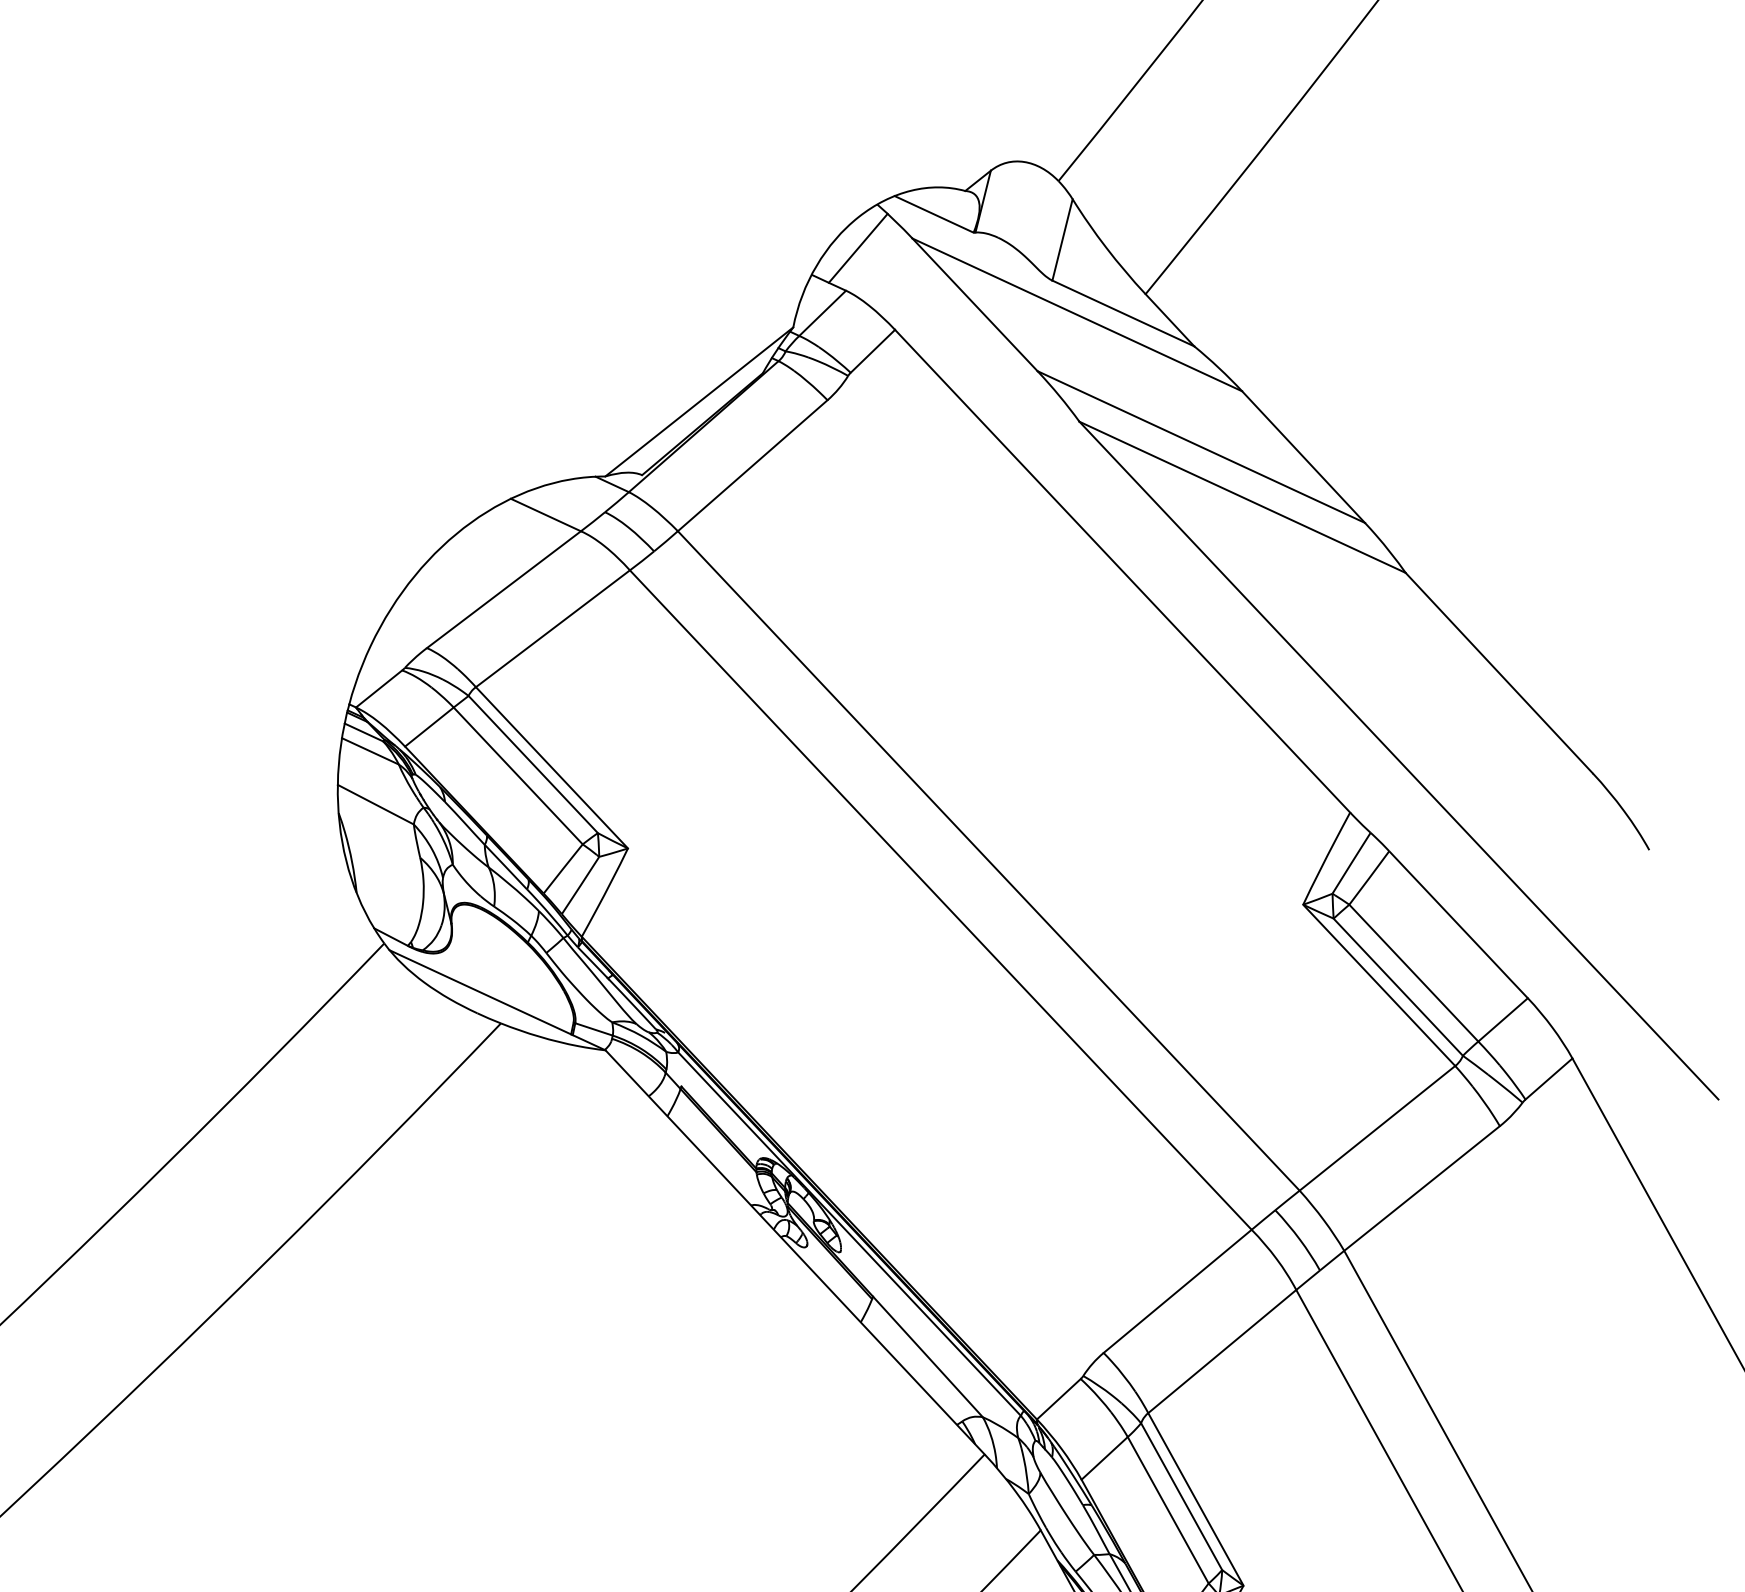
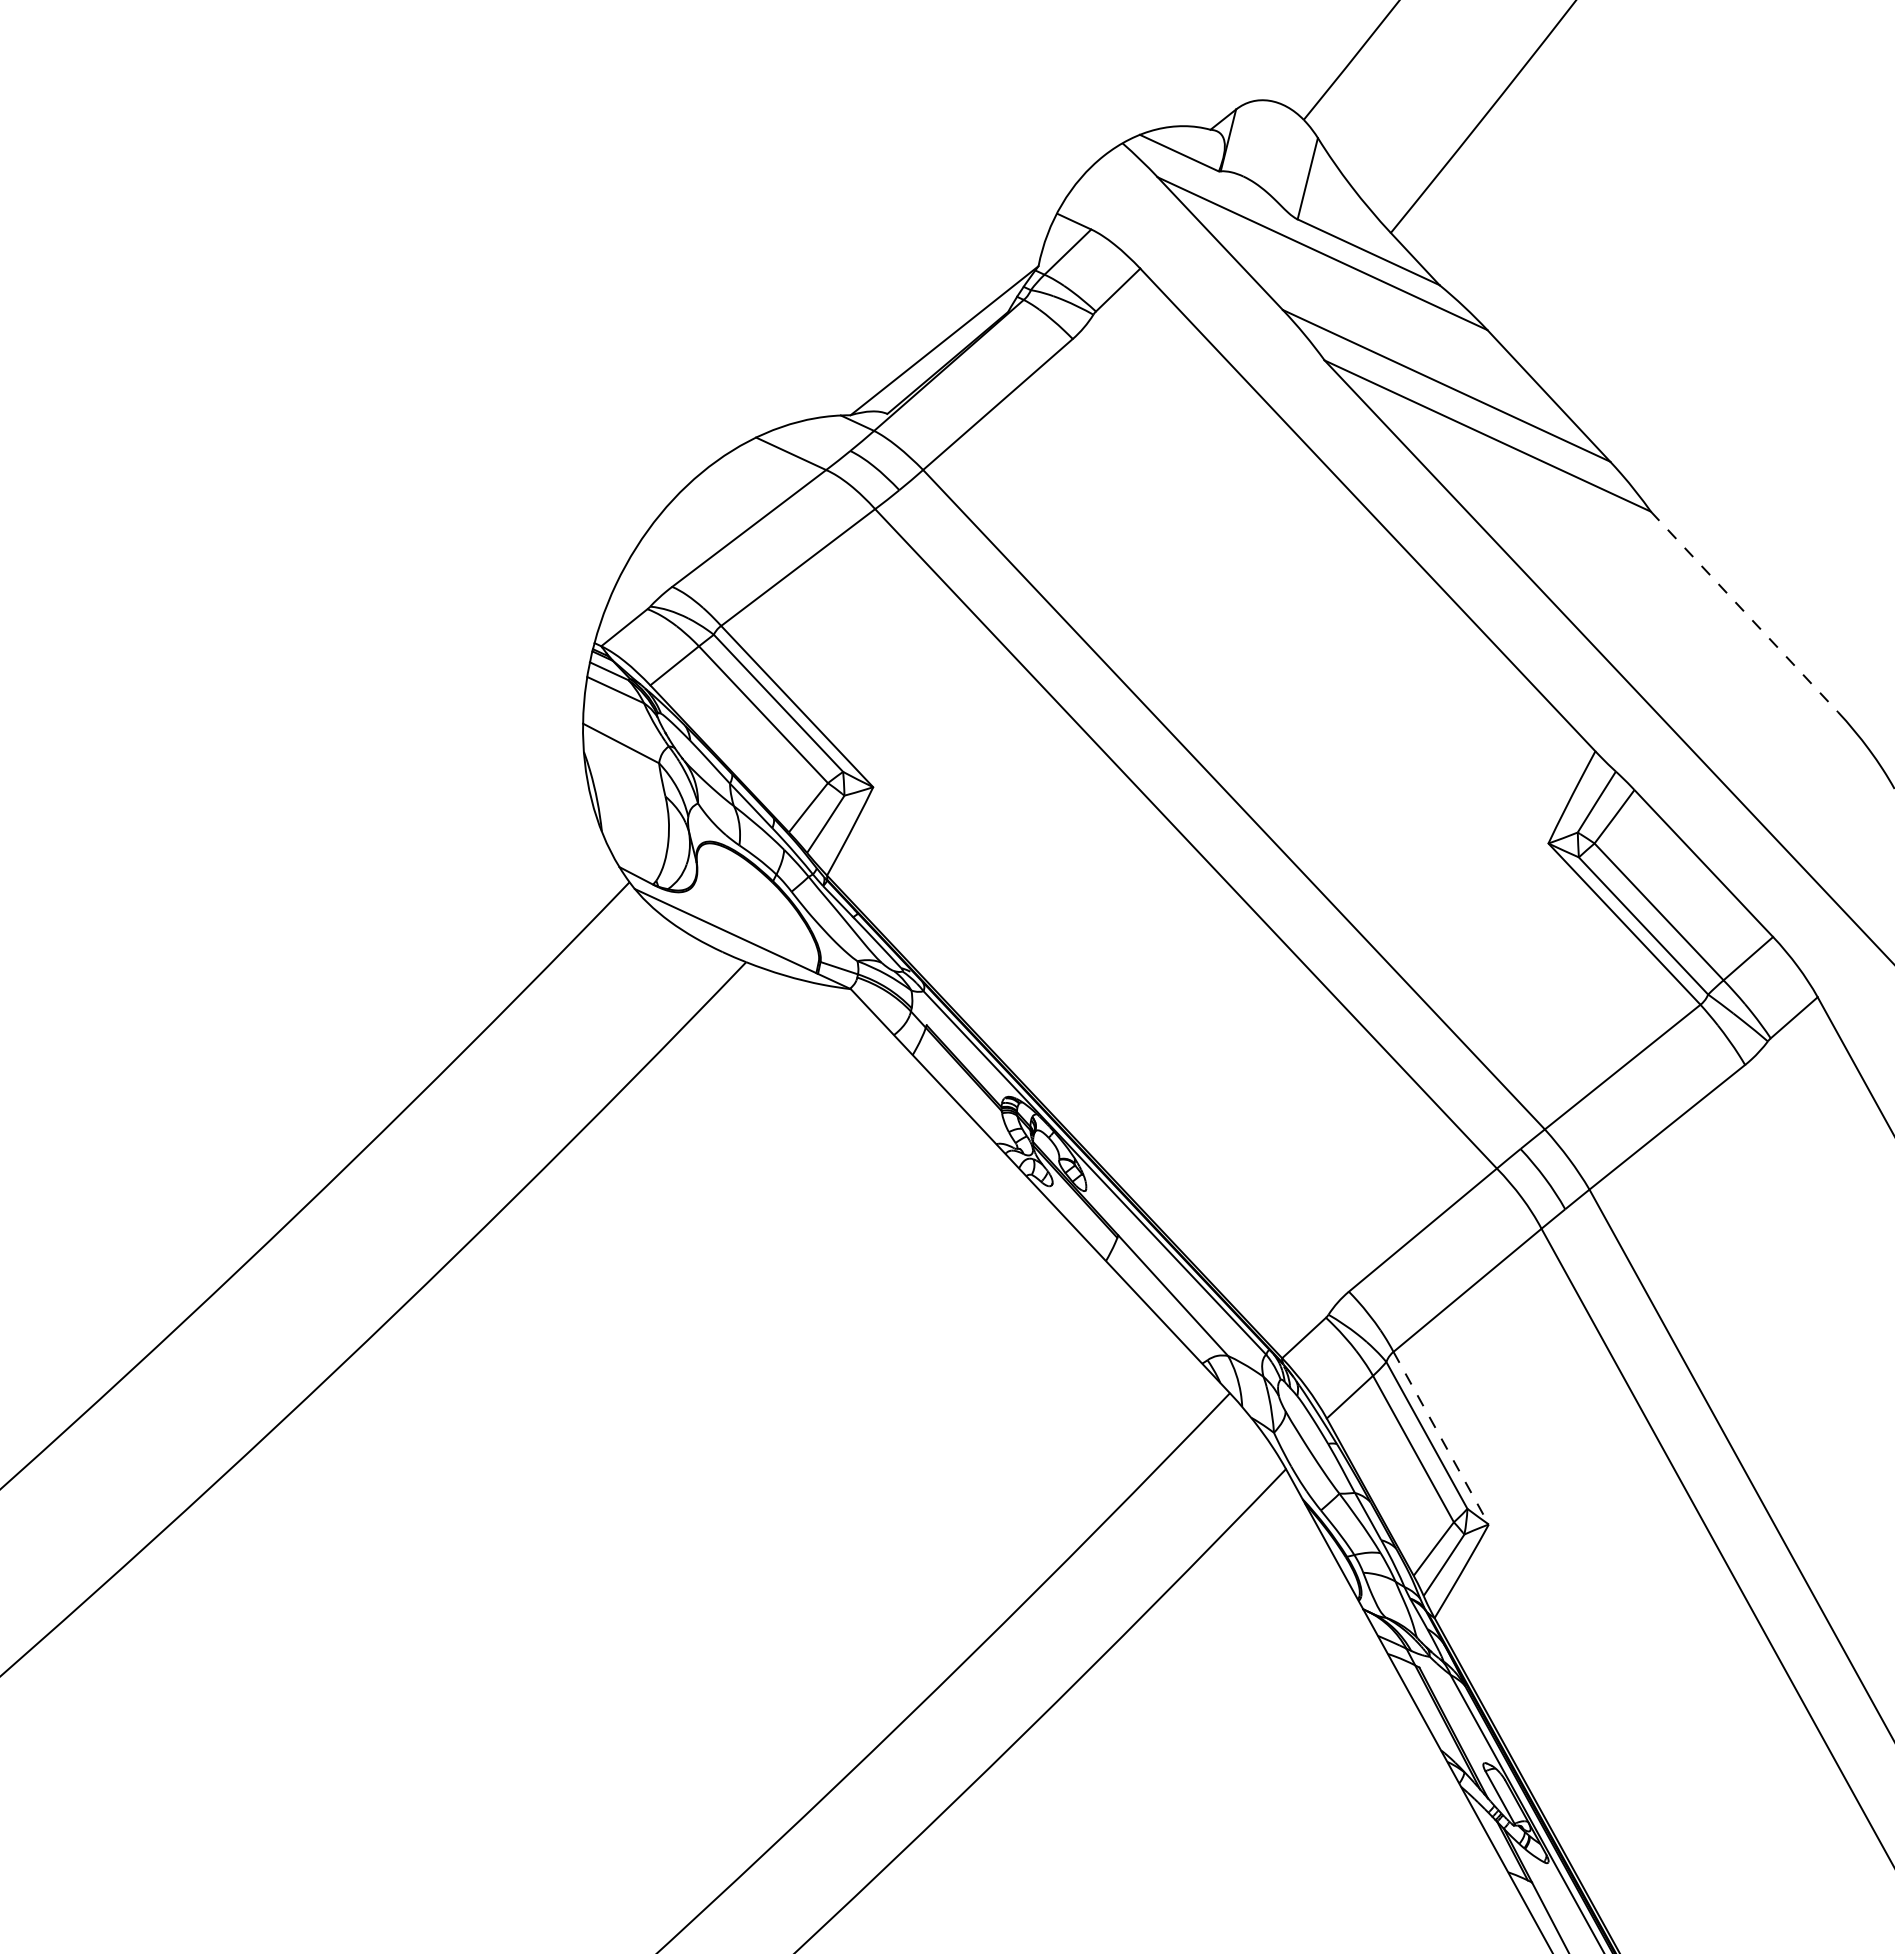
line: (858, 247) -> (1103, 186), removed
line: (1499, 673) -> (1744, 612), solid -> dashed
line: (1196, 1499) -> (1441, 1438), solid -> dashed

